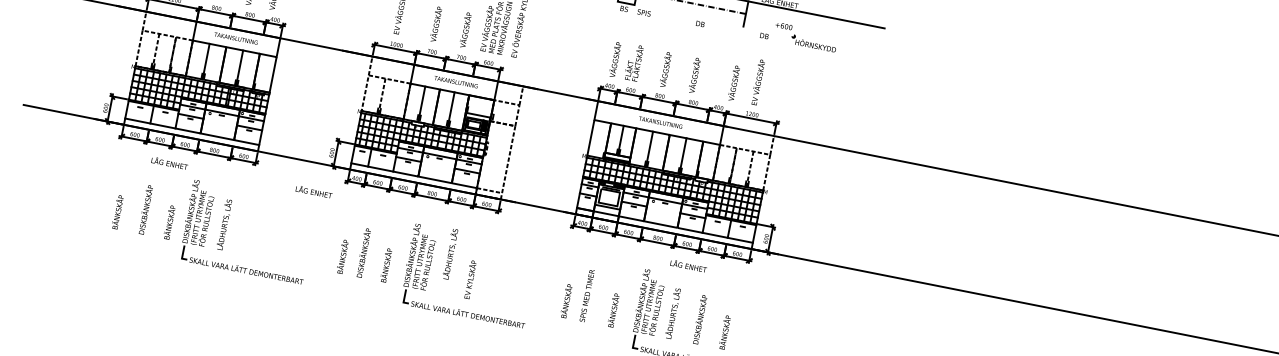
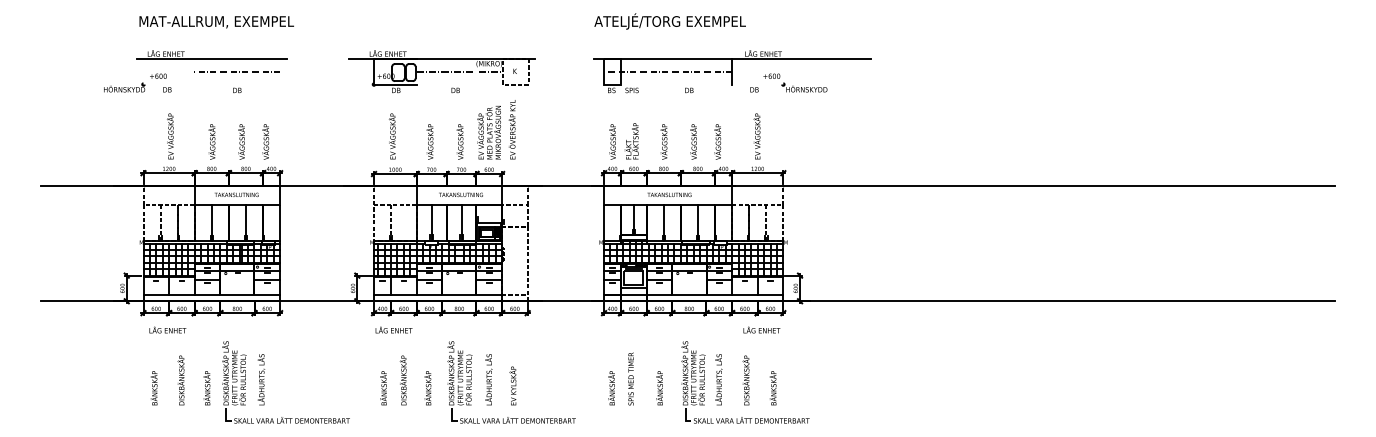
text: (733, 82) -> (717, 141), moved
text: (169, 162) -> (167, 329), moved
text: (313, 191) -> (393, 329), moved
text: (450, 253) -> (488, 379), moved
text: (688, 265) -> (761, 329), moved

